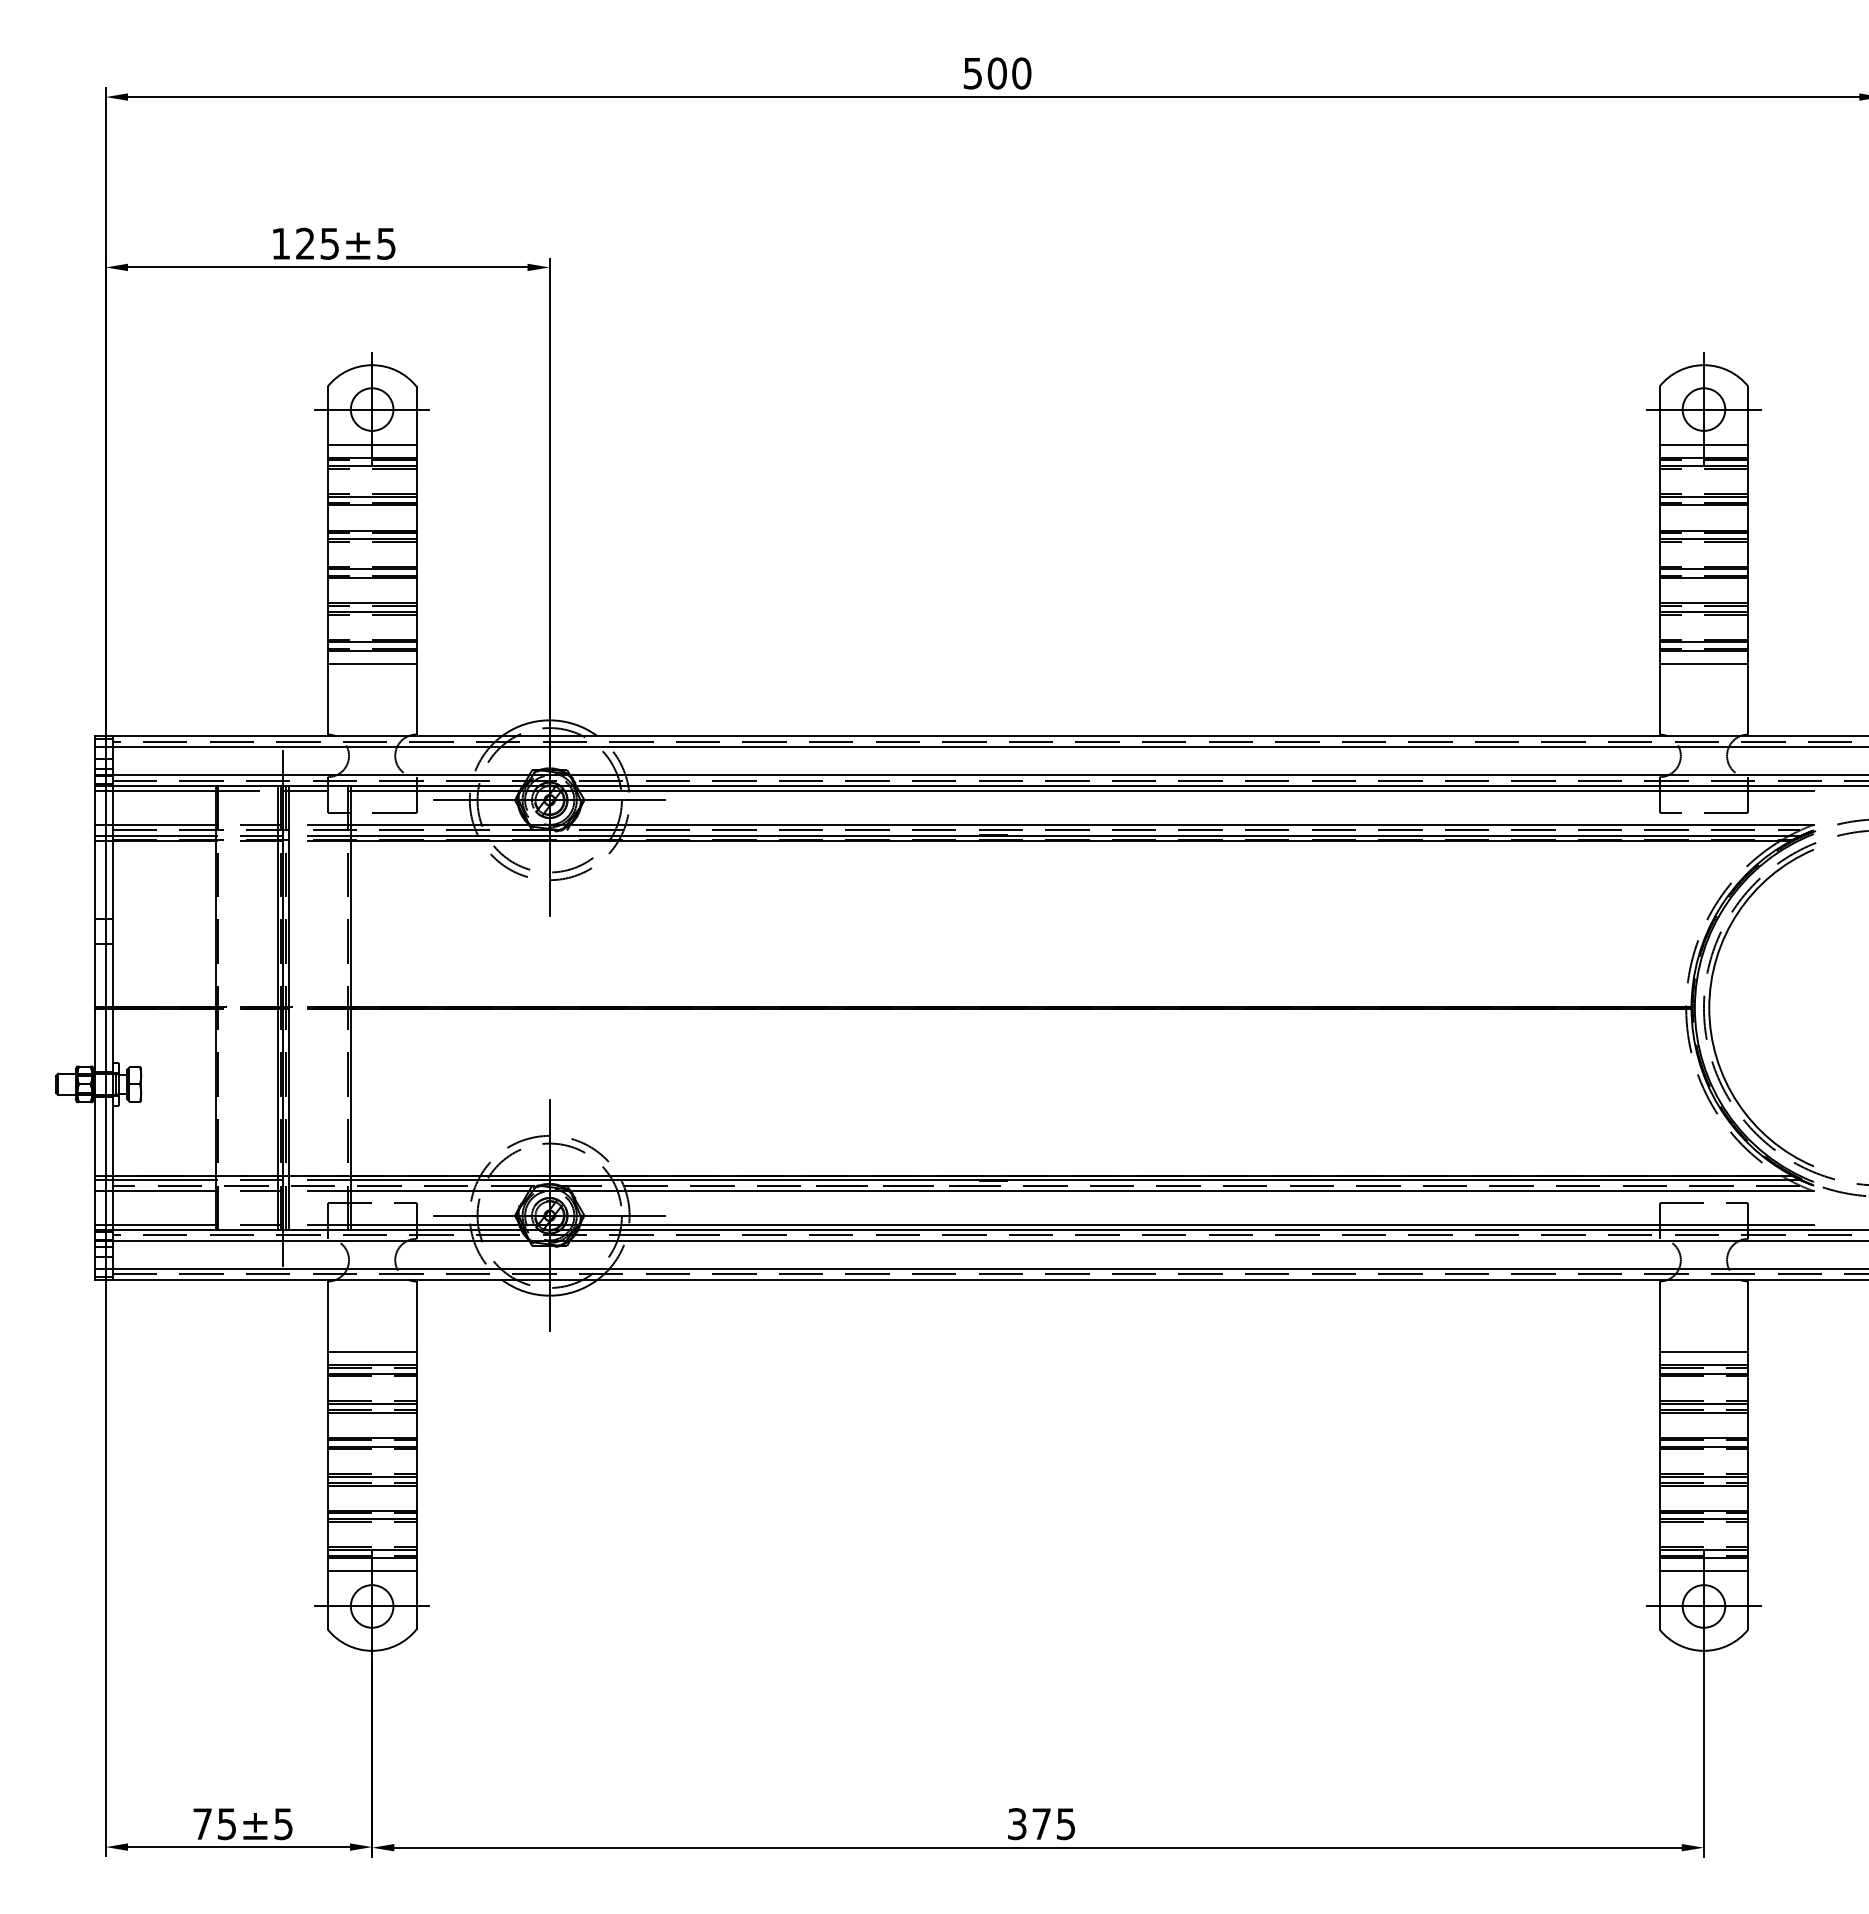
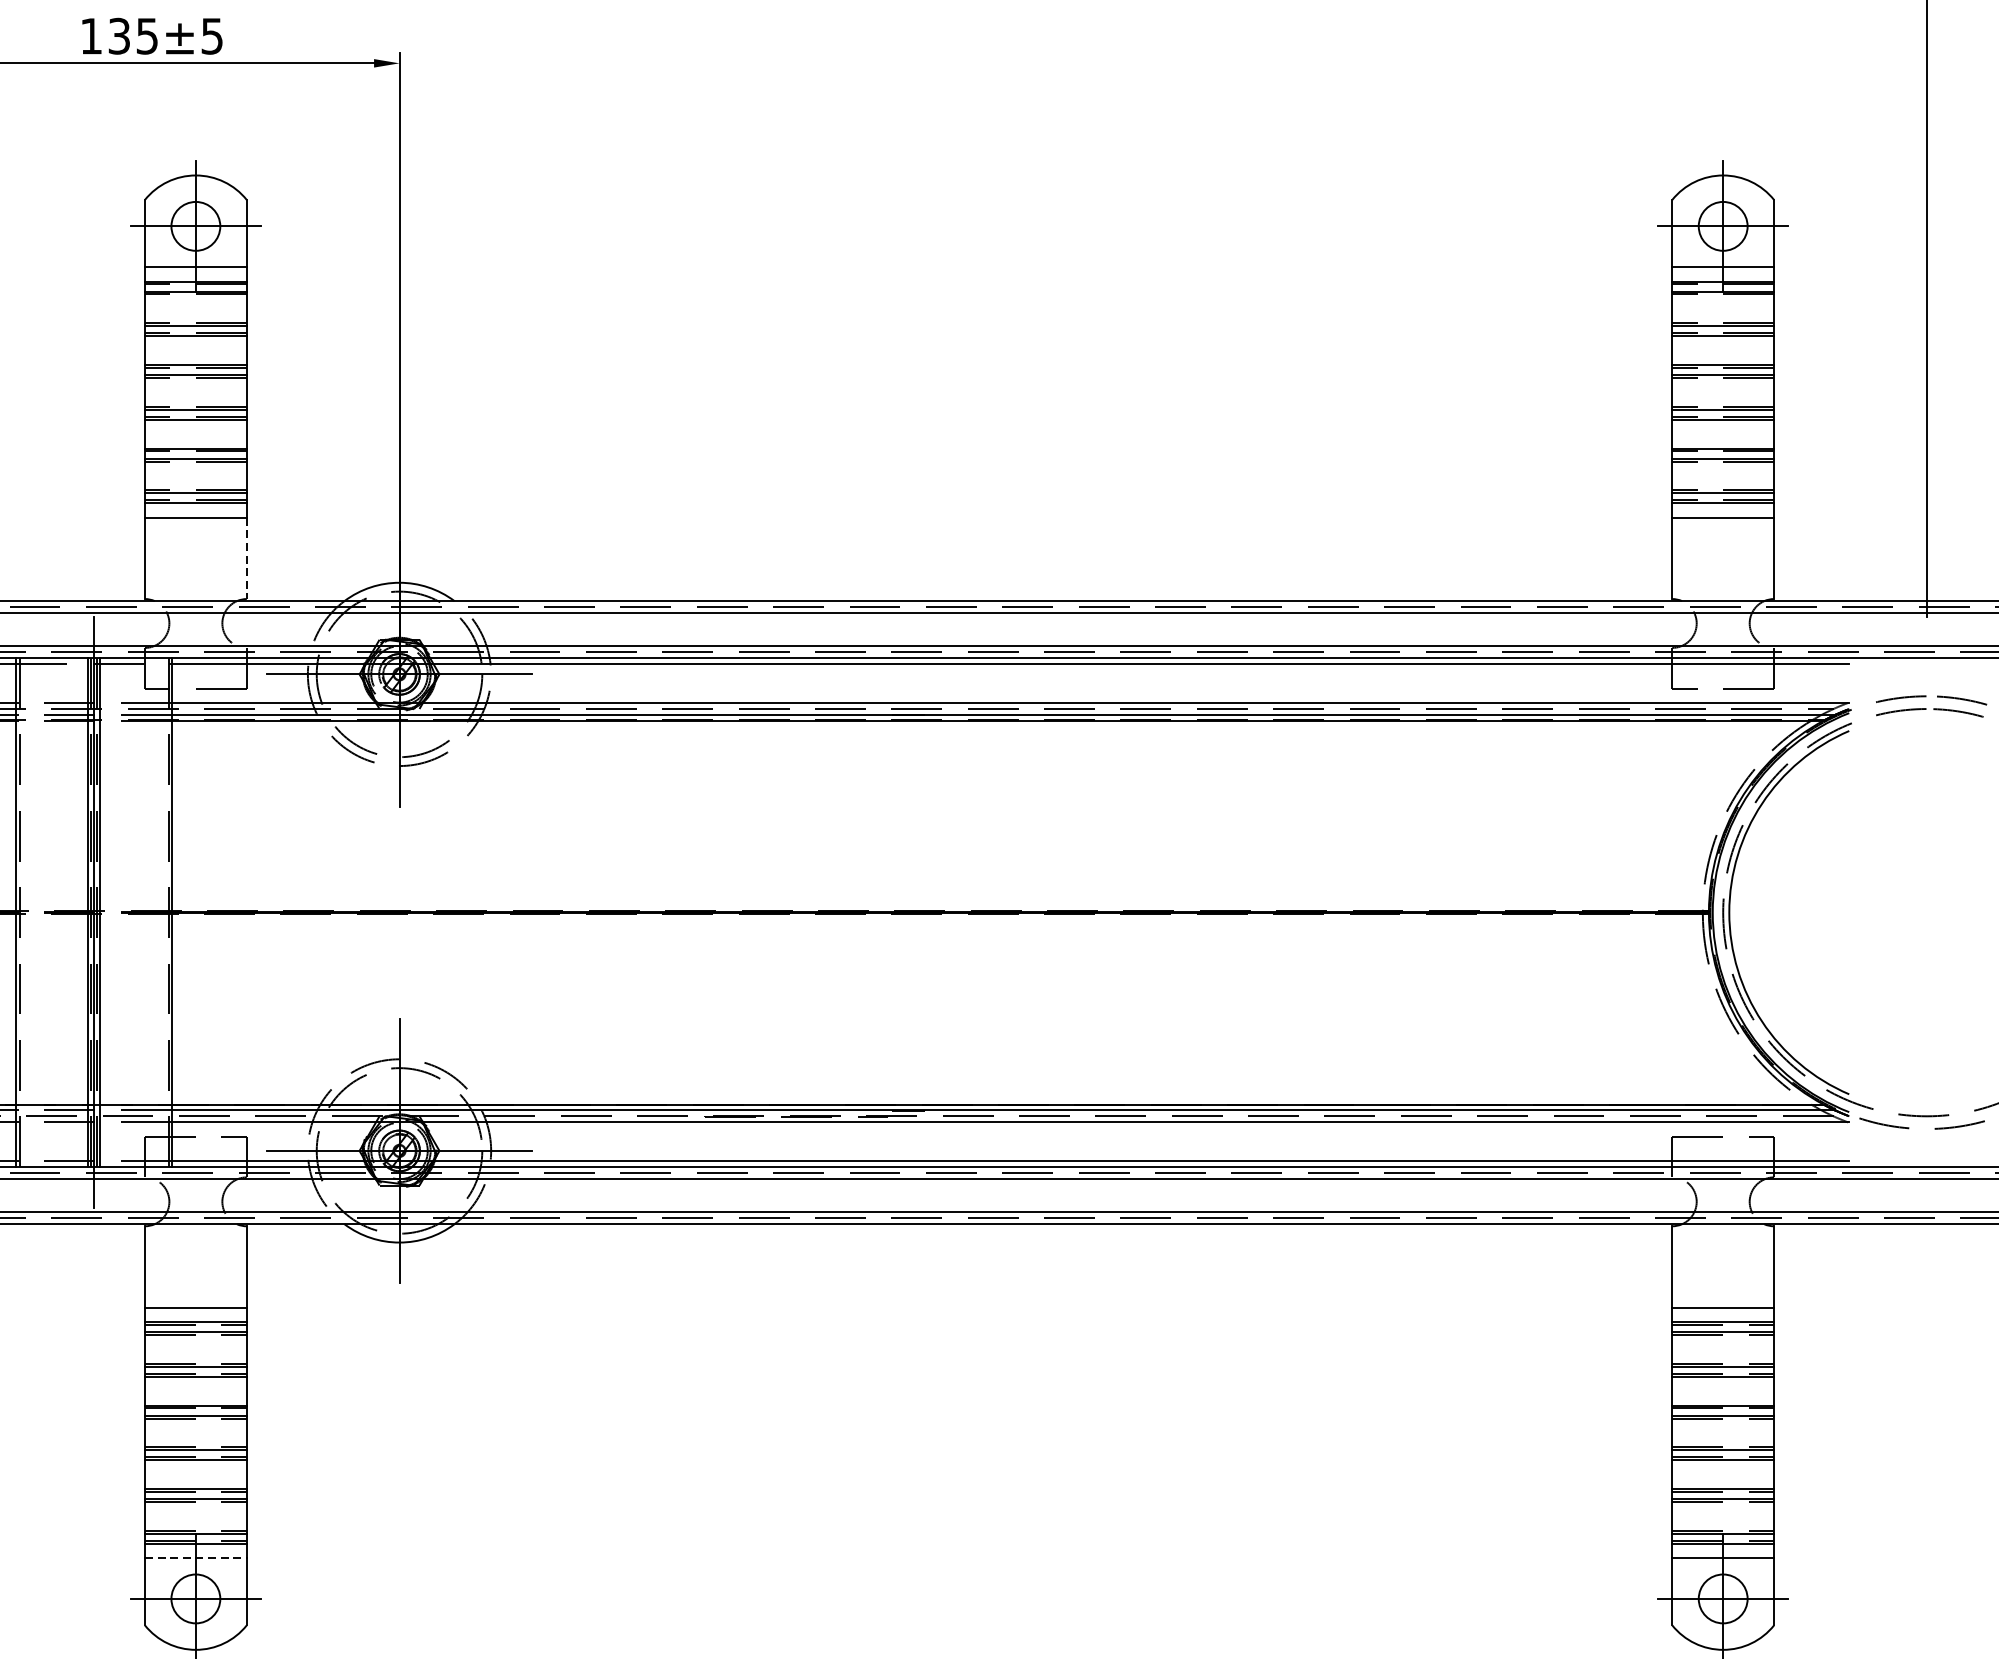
text: (305, 243) -> (119, 35), 125 -> 135
line: (416, 699) -> (246, 558), solid -> dashed
line: (372, 1570) -> (196, 1557), solid -> dashed

